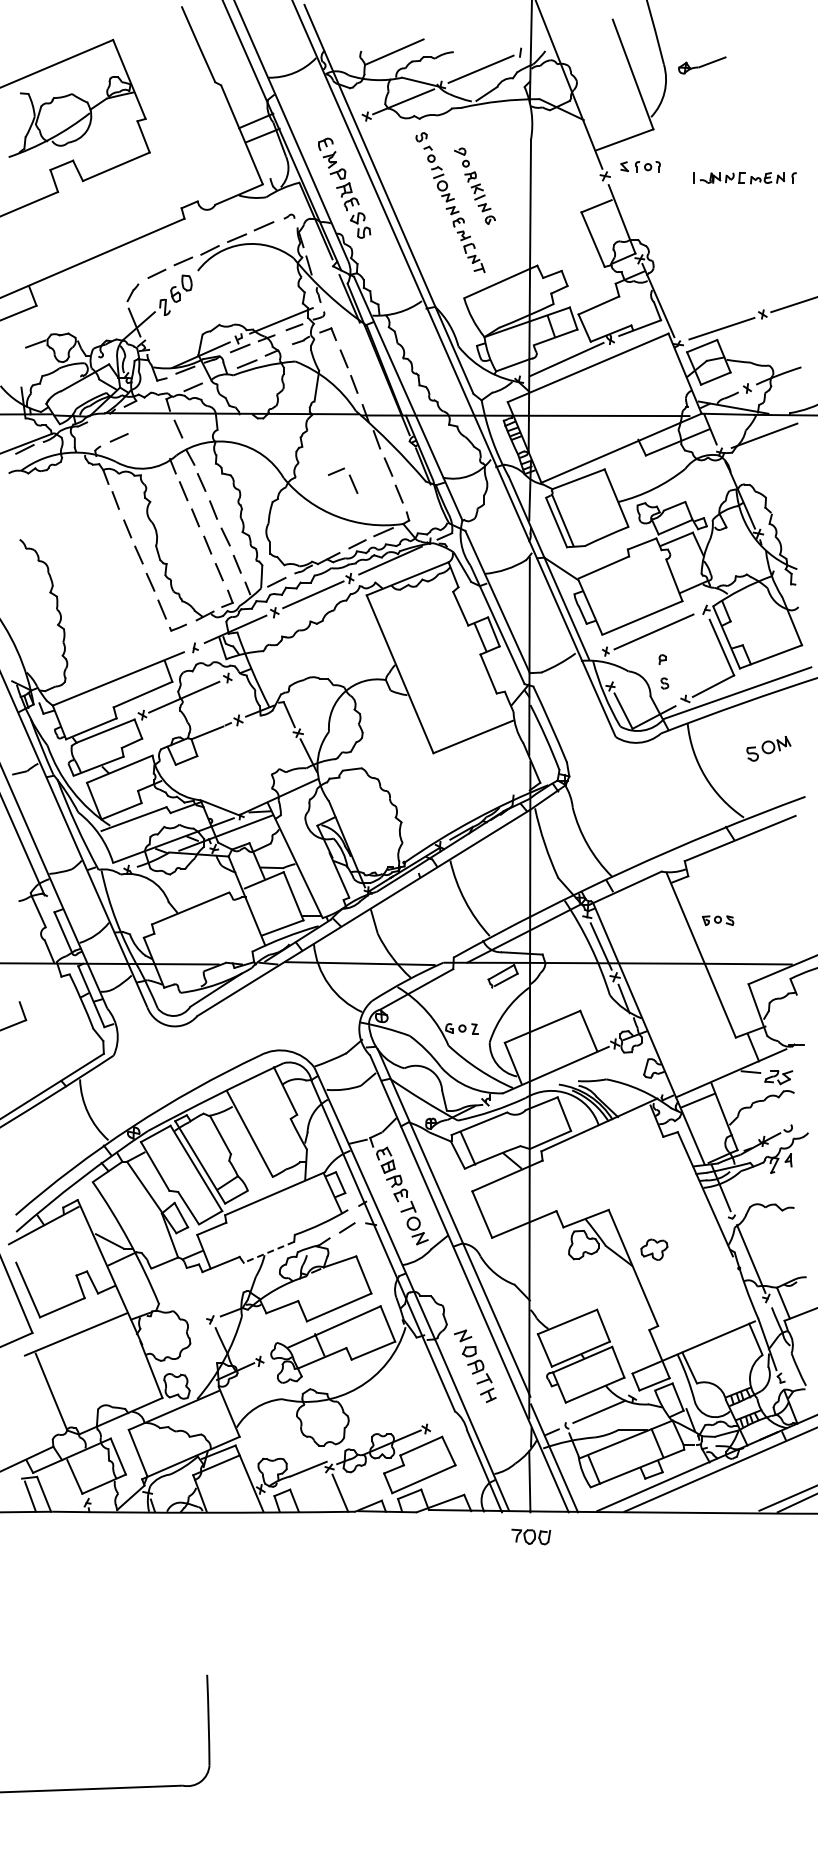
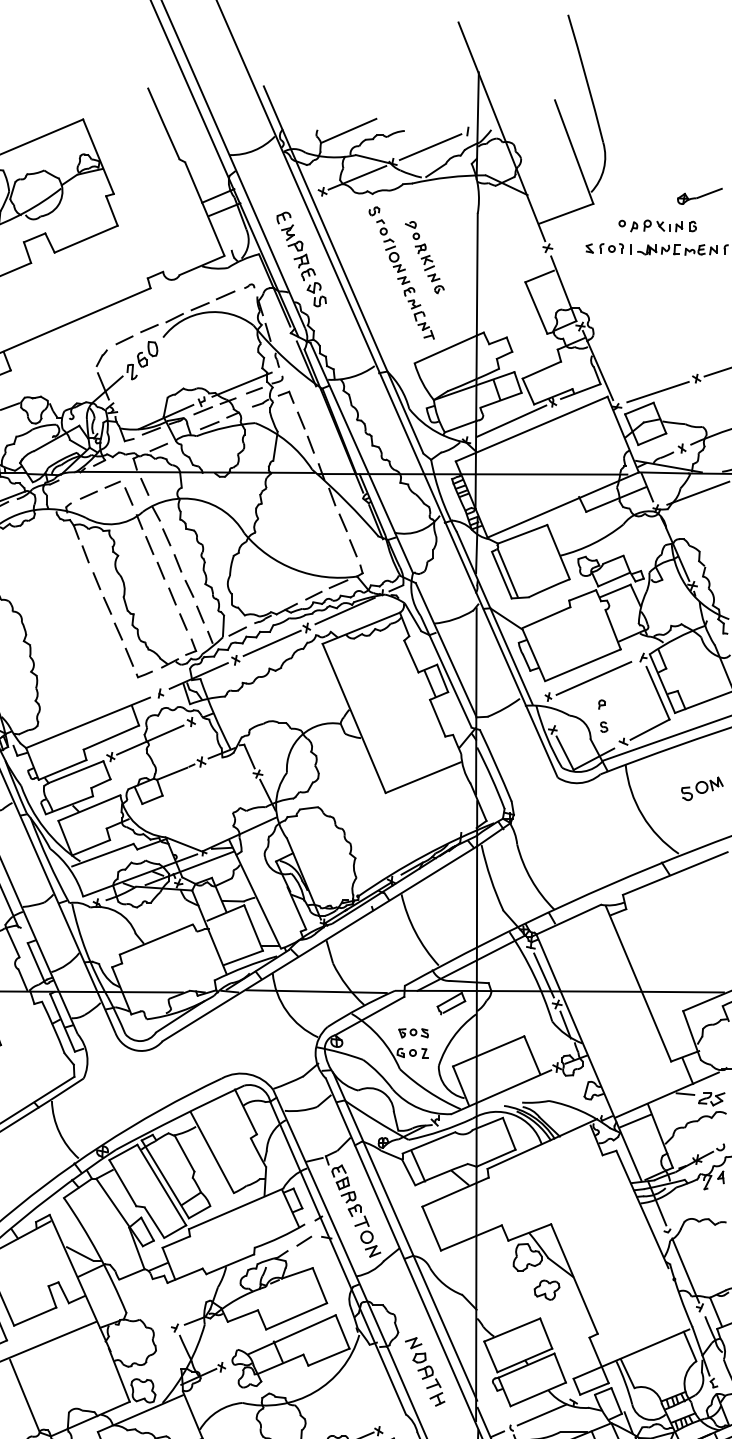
part: (702, 65) -> (700, 196), moved
part: (721, 152) -> (657, 225), added
part: (640, 166) -> (604, 248), moved
part: (349, 477) -> (125, 490), moved
part: (718, 920) -> (413, 1033), moved
part: (654, 1249) -> (547, 1289), moved
line: (268, 1252) -> (229, 1264), dashed -> solid

